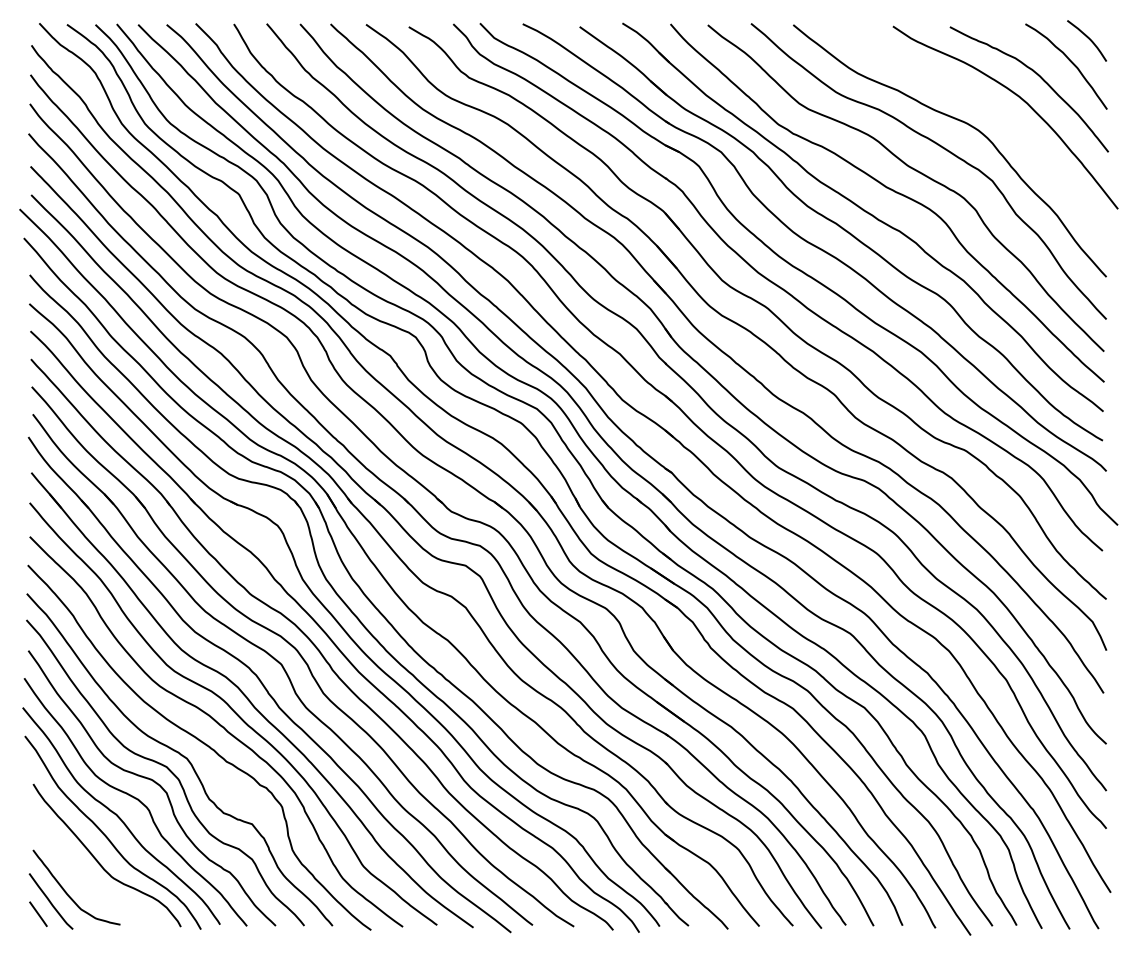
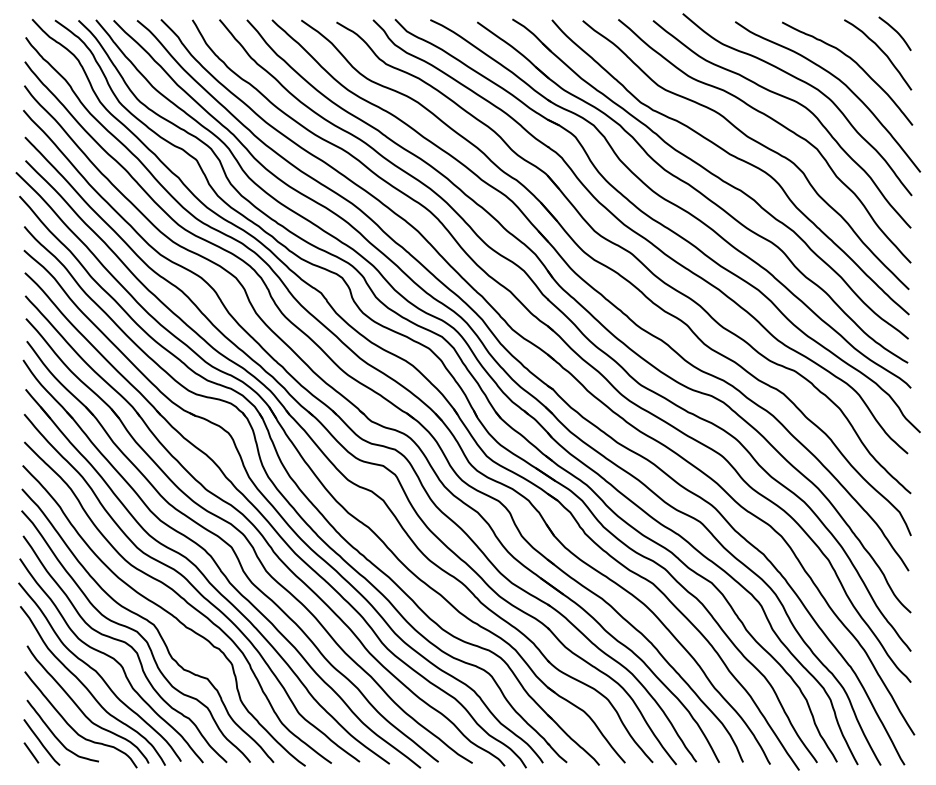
curve: (979, 102) -> (806, 84), added
curve: (88, 883) -> (72, 727), added

